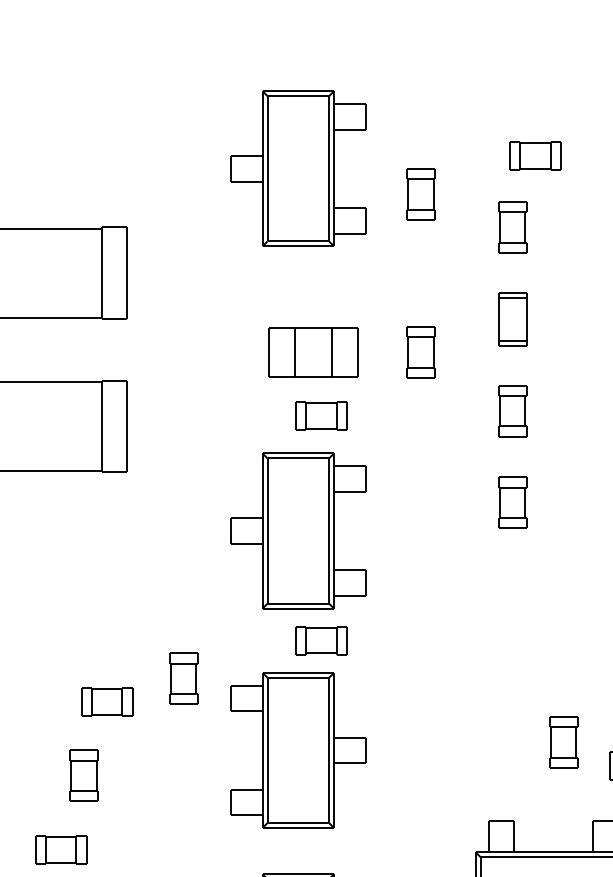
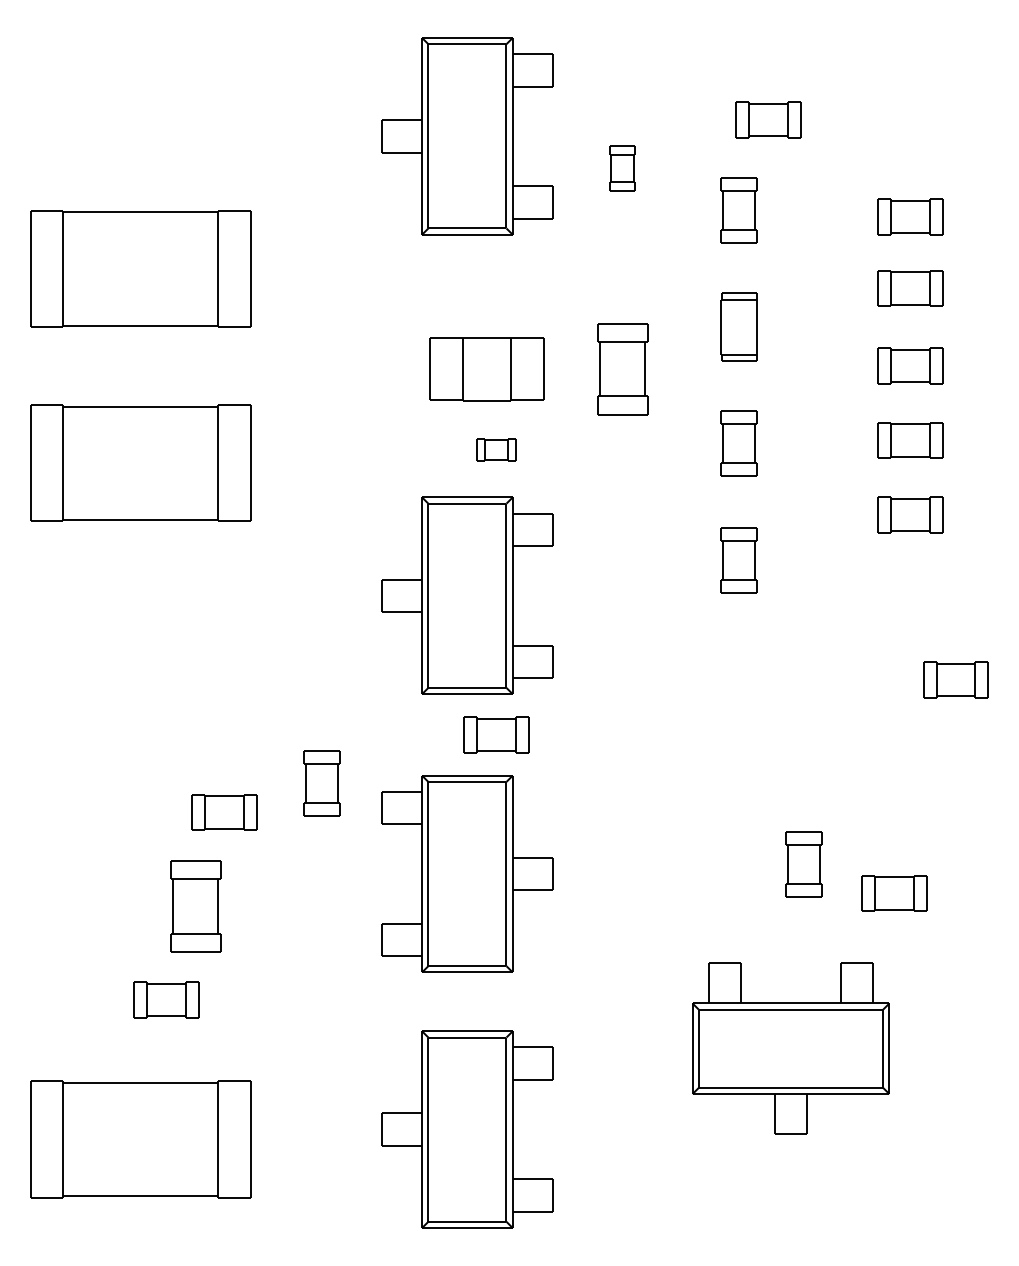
part: (420, 194) -> (622, 168), size x0.7
part: (420, 352) -> (622, 369), size x1.4
part: (321, 415) -> (496, 449), size x0.6
part: (83, 775) -> (195, 906), size x1.4

